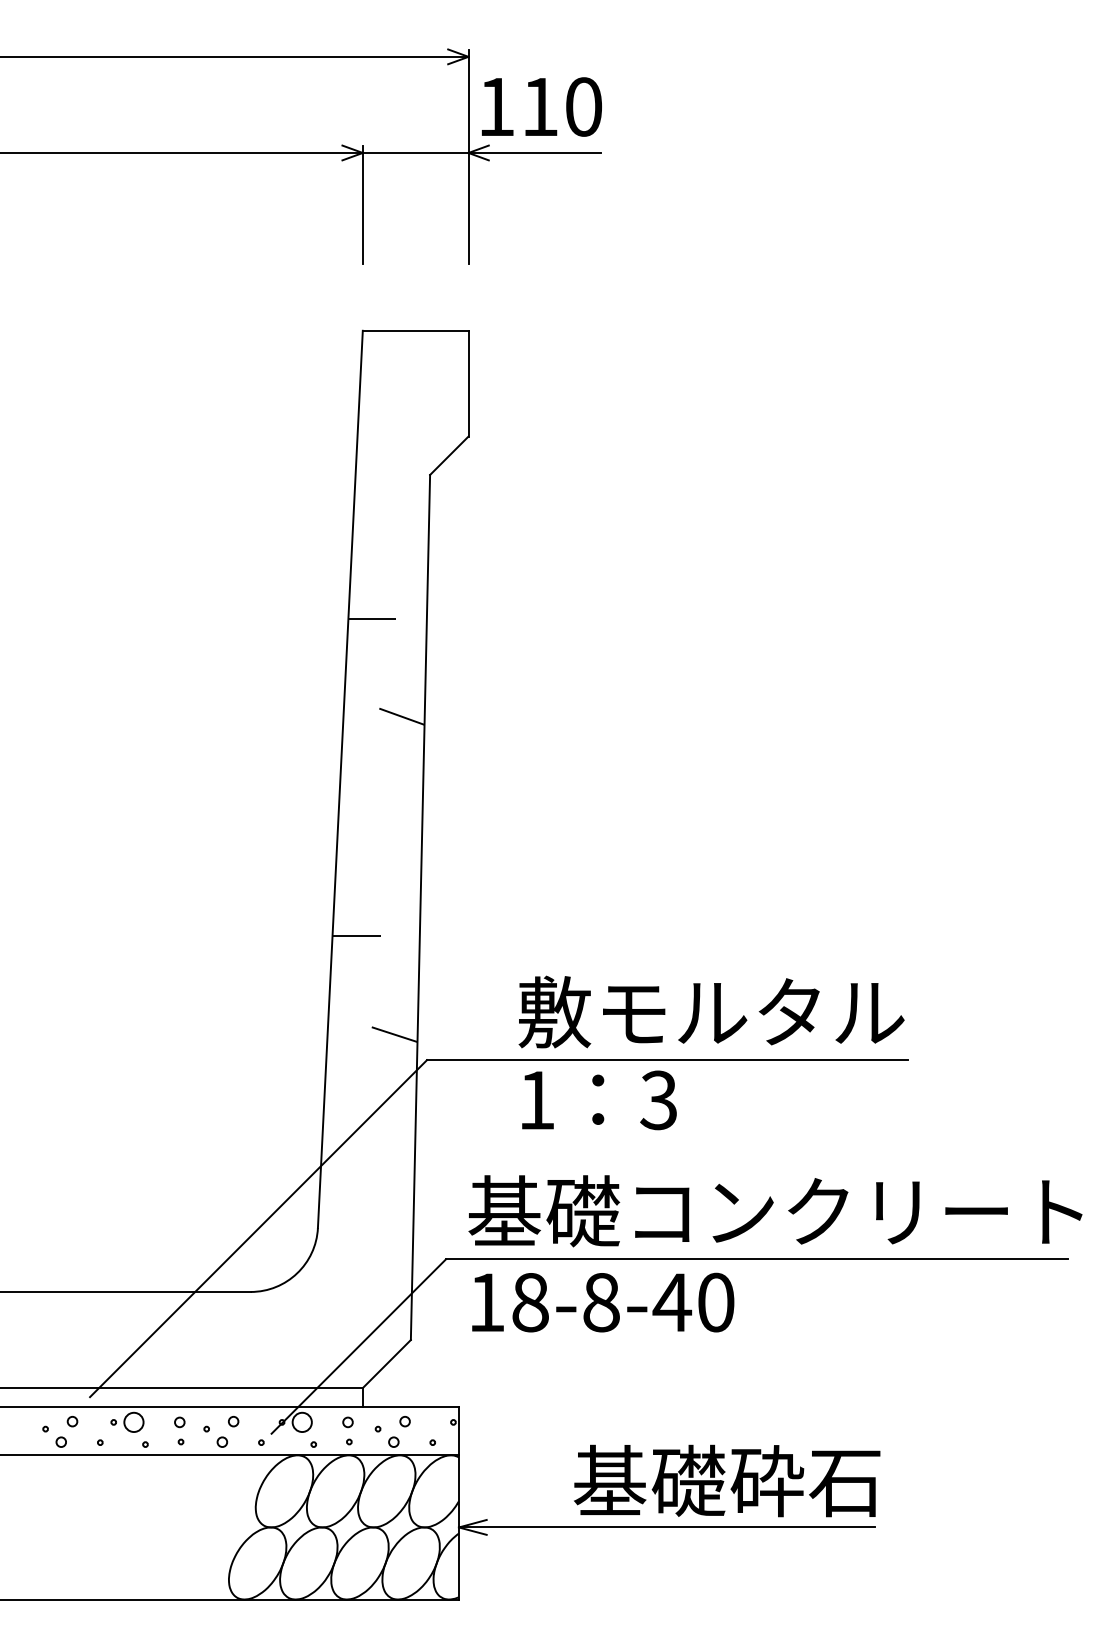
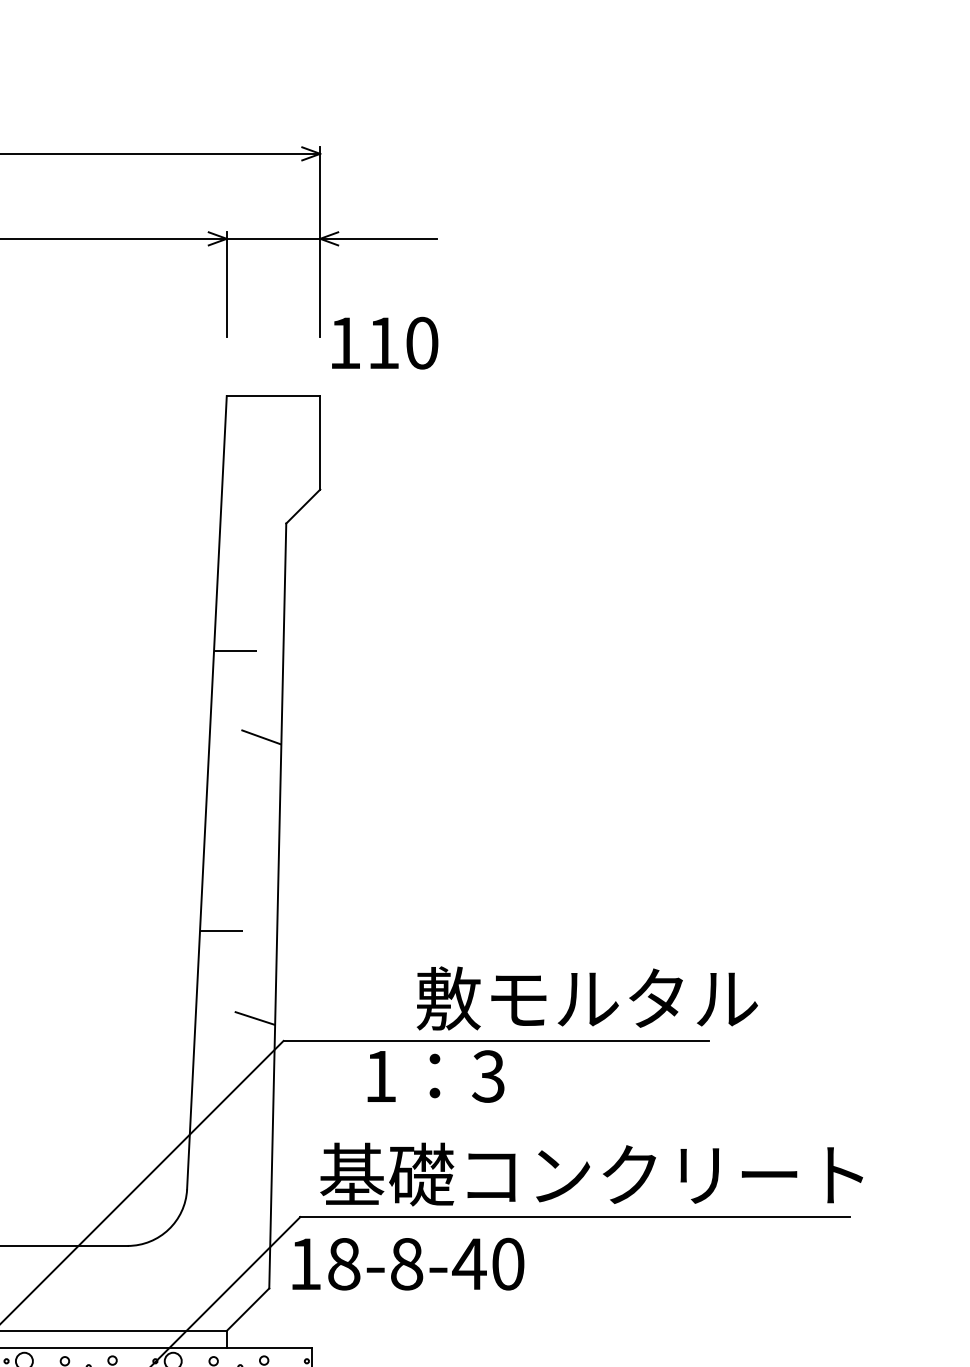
text: (541, 106) -> (384, 342), moved
text: (711, 1011) -> (587, 997), moved
text: (603, 1302) -> (408, 1264), moved

